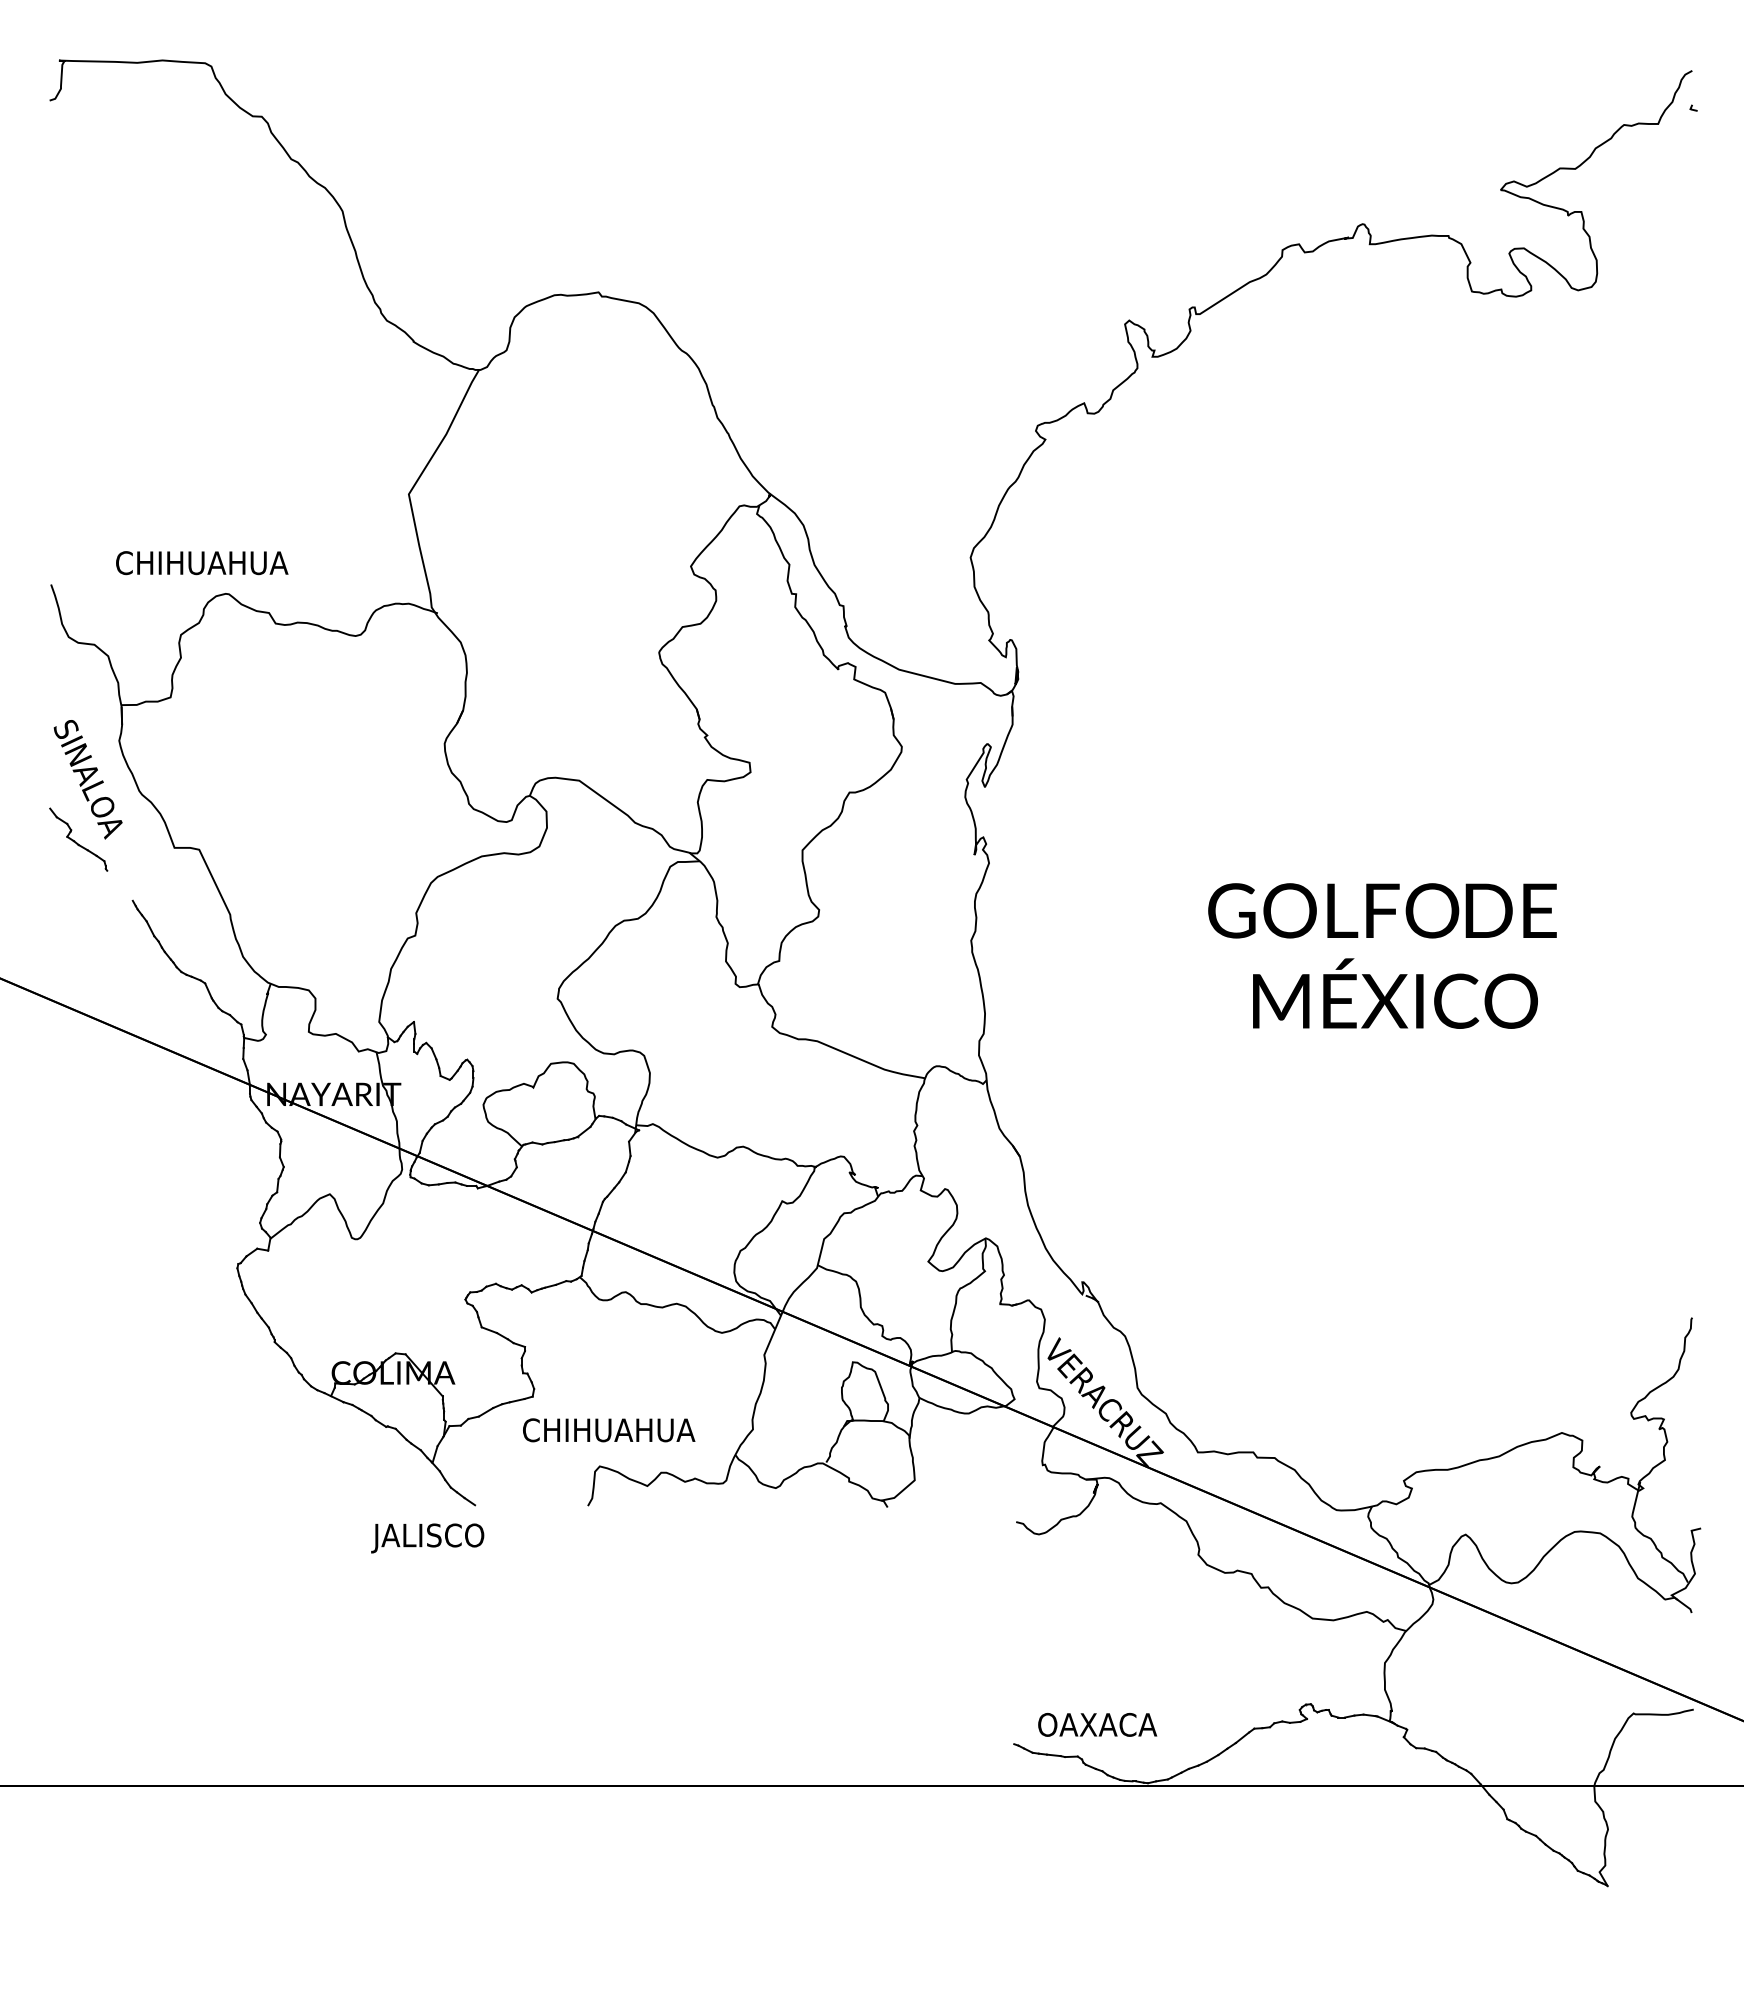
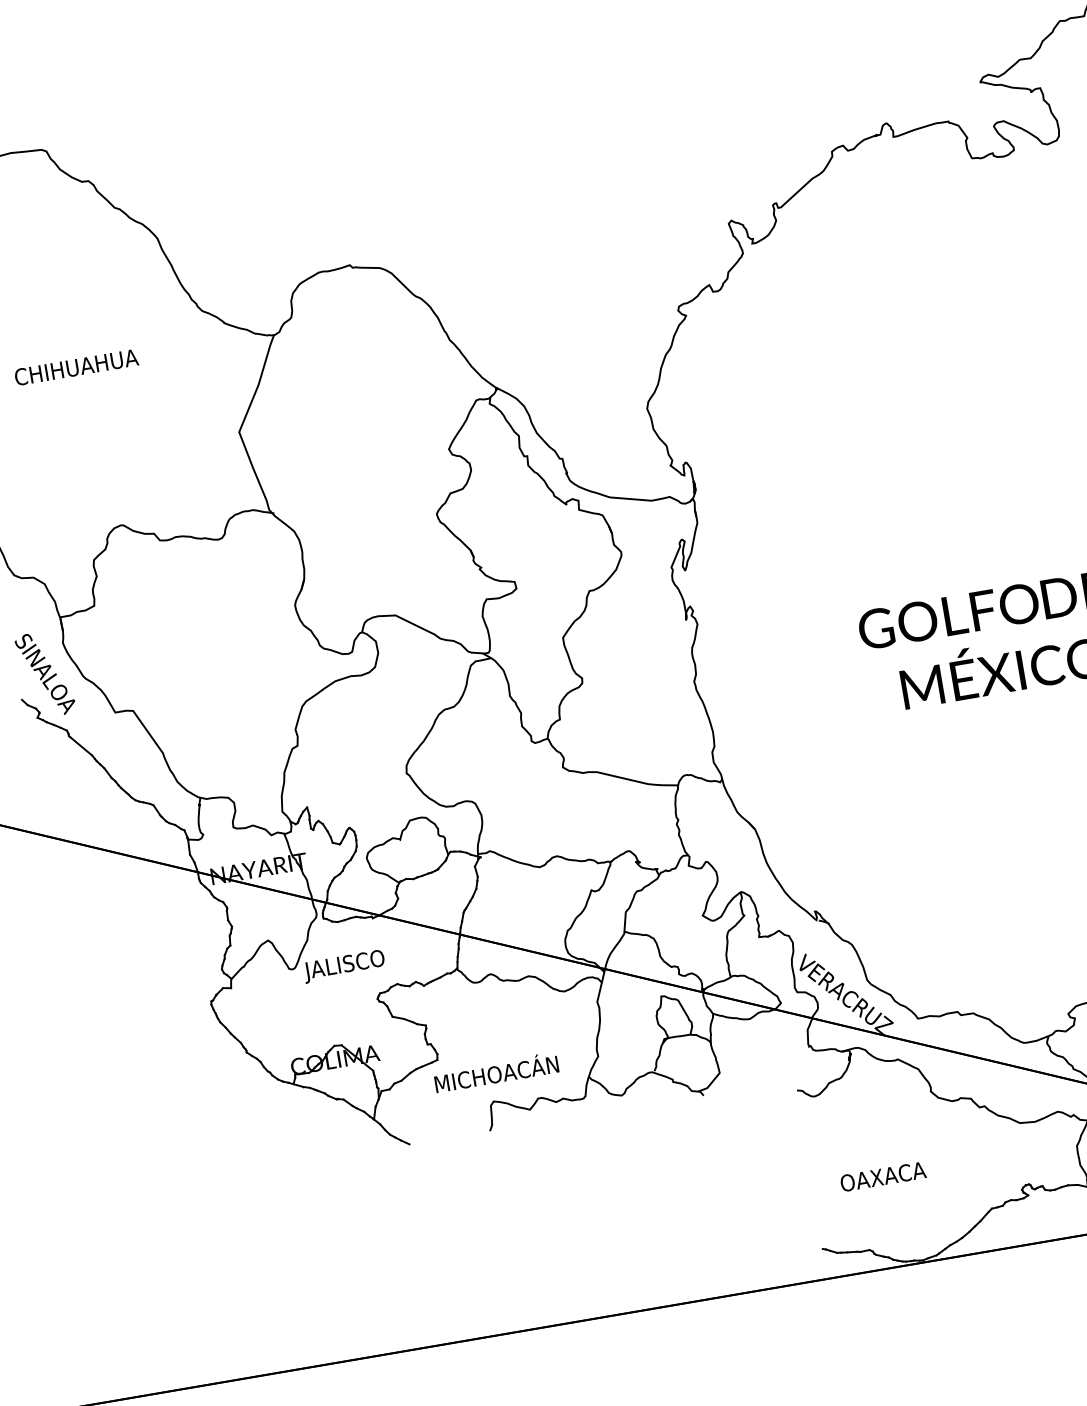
text: (202, 563) -> (76, 367), moved
line: (119, 885) -> (80, 746), added
text: (609, 1427) -> (495, 1072), CHIHUAHUA -> MICHOACÁN
text: (427, 1538) -> (344, 966), moved
text: (1097, 1724) -> (883, 1176), moved

